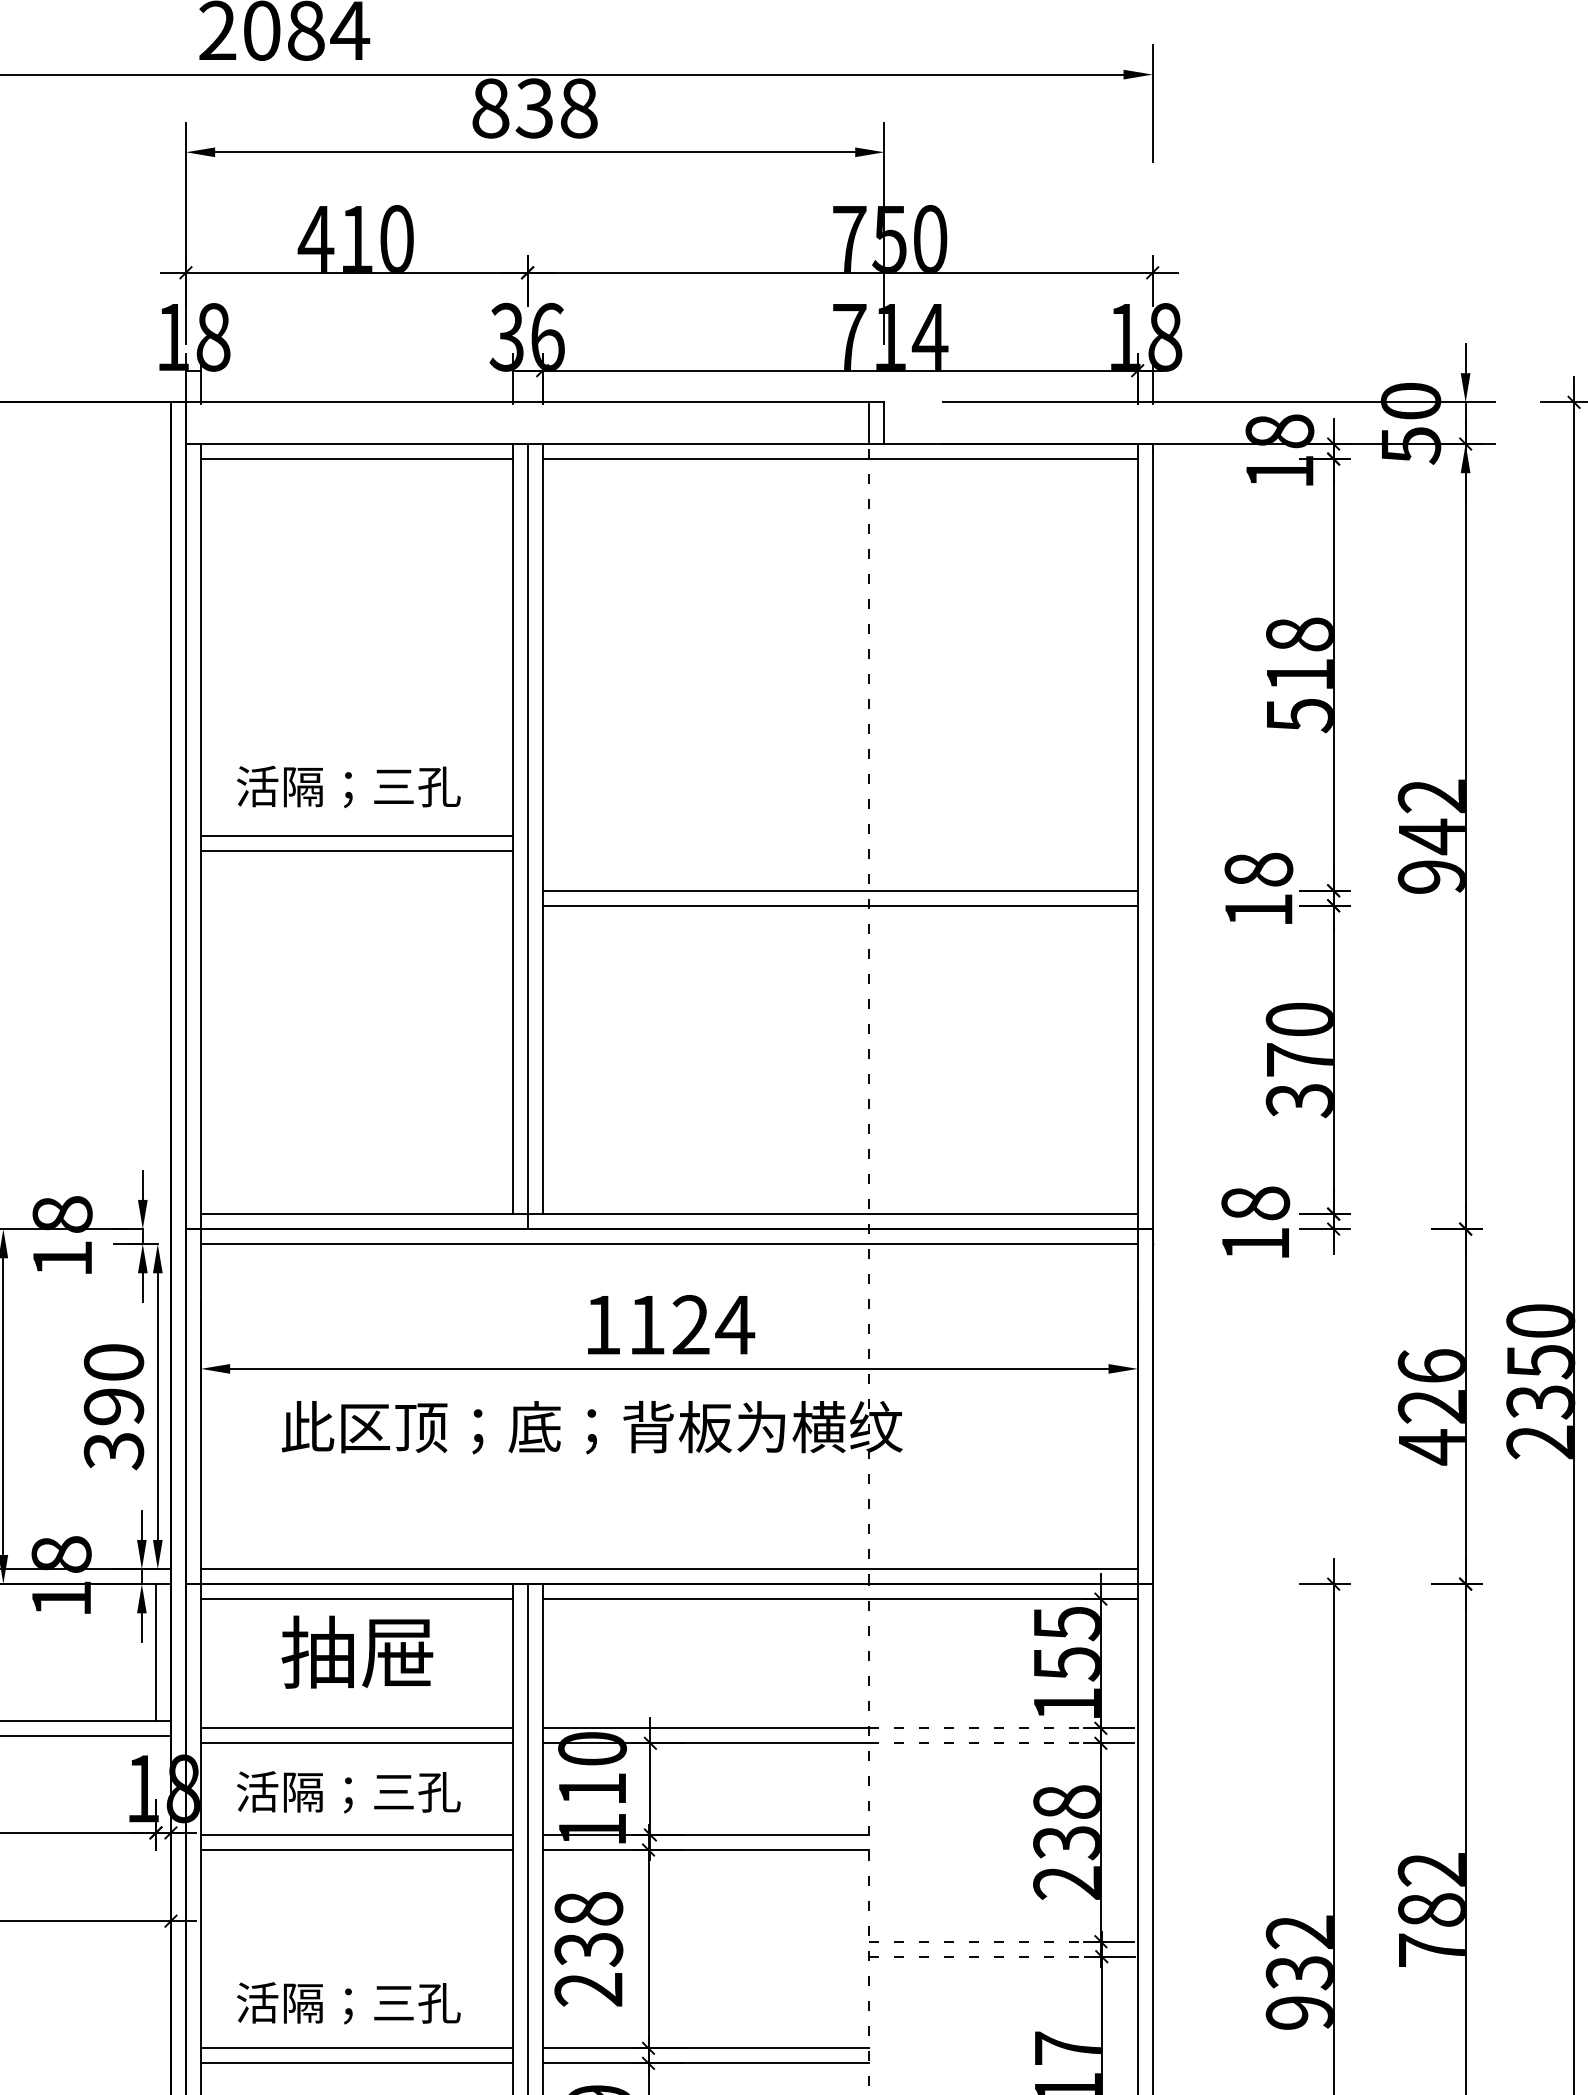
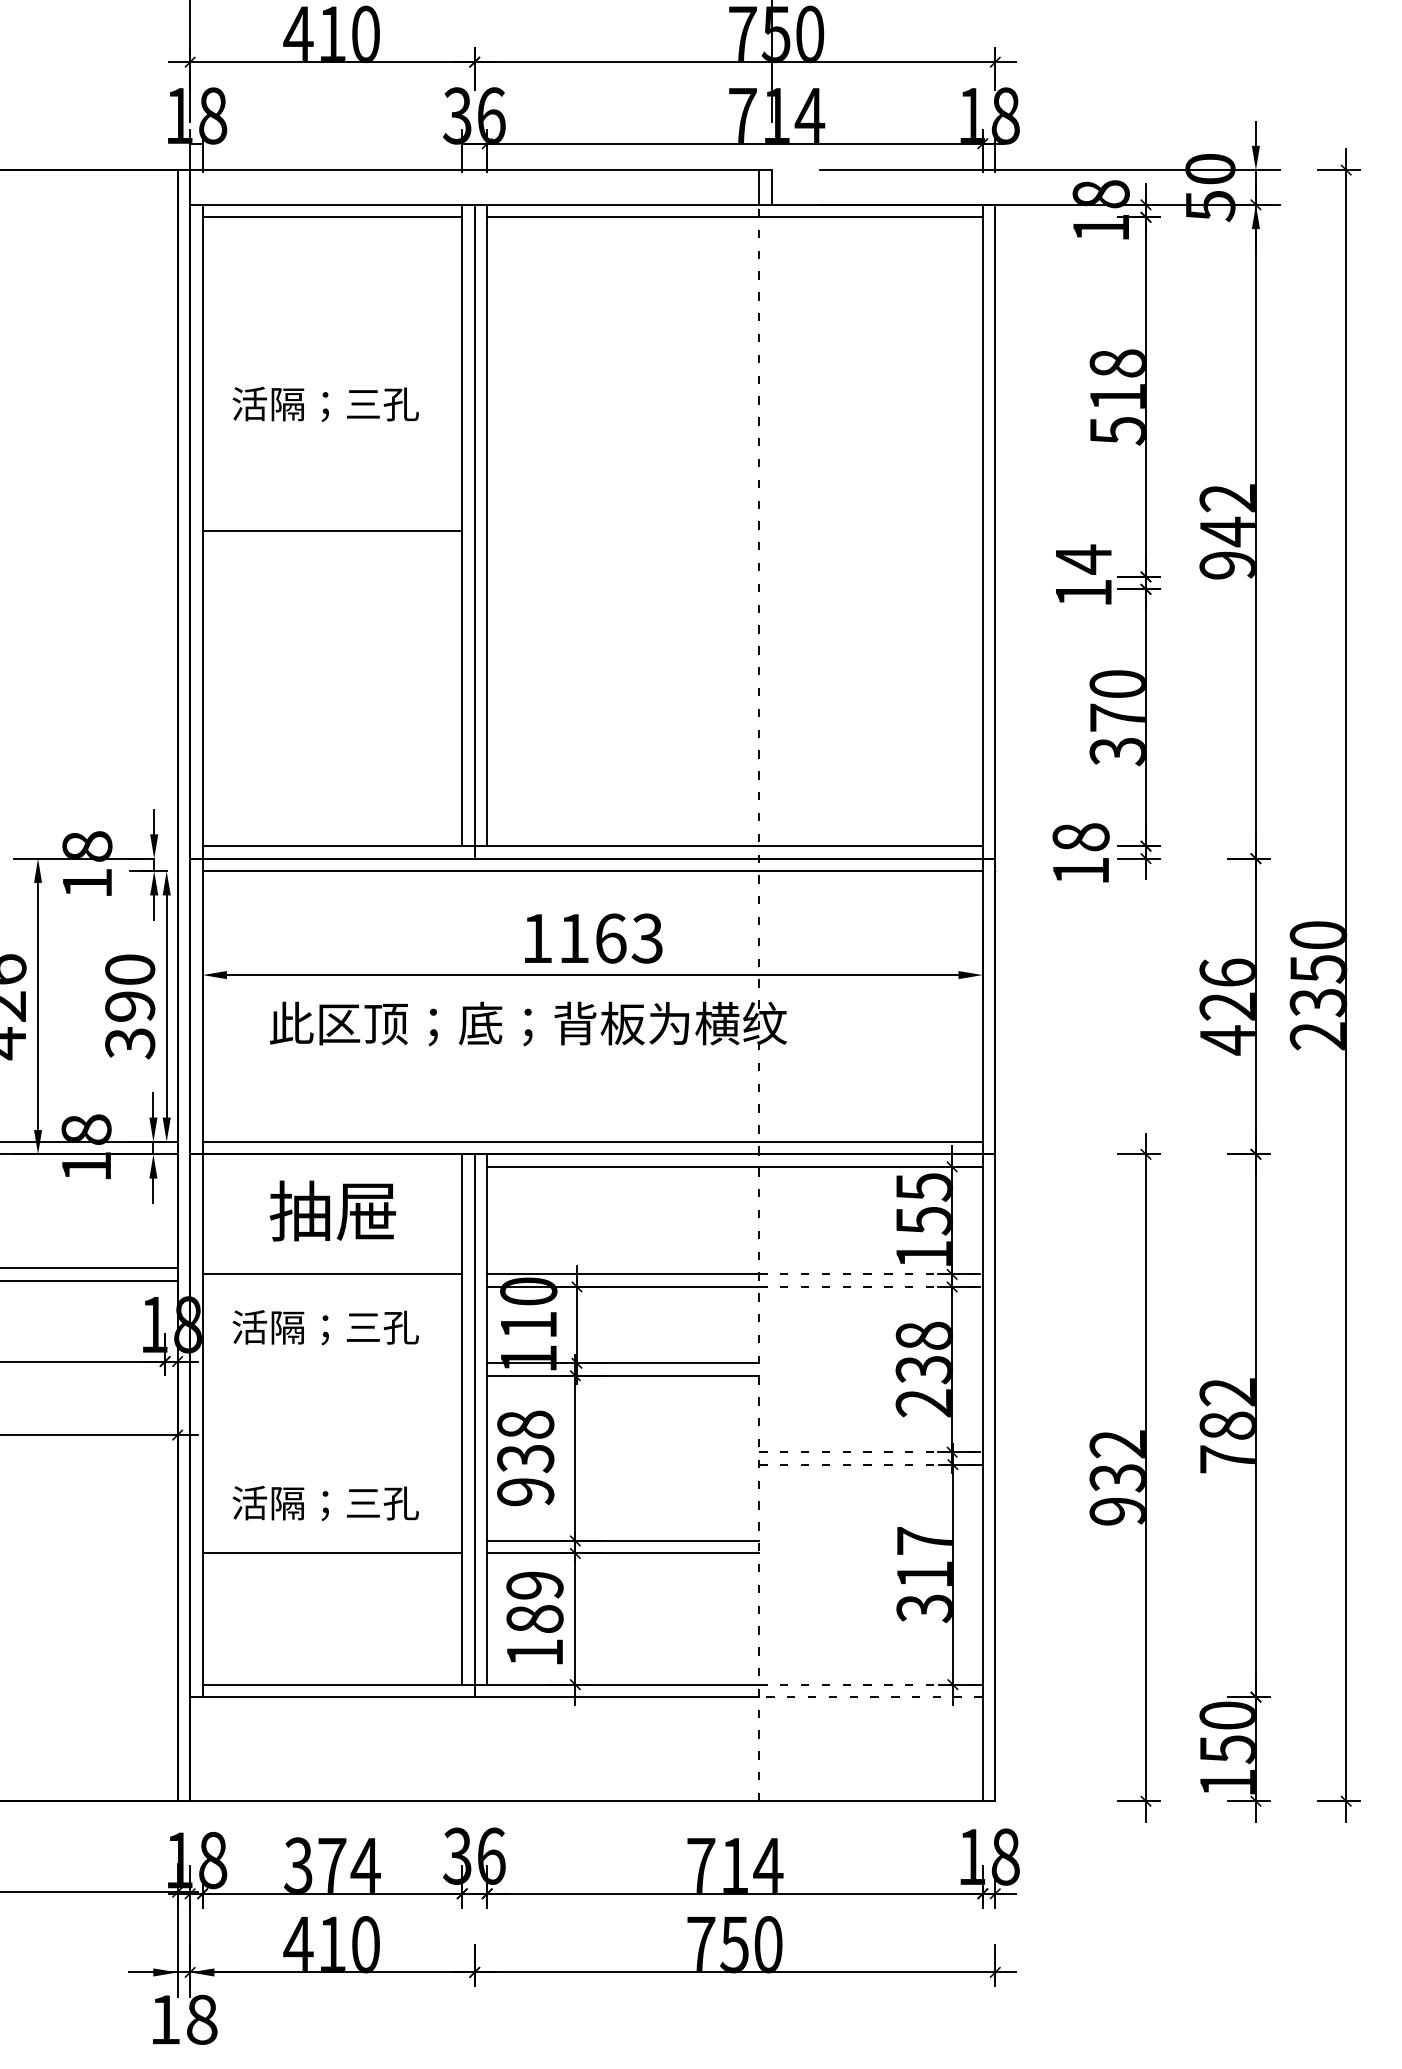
text: (348, 785) -> (325, 403), moved
line: (356, 850) -> (332, 543), removed
text: (1258, 869) -> (1083, 559), 18 -> 14
line: (839, 890) -> (734, 576), removed
line: (839, 905) -> (734, 589), removed
text: (713, 1324) -> (629, 938), 1124 -> 1163
line: (356, 1598) -> (332, 1166), removed
line: (156, 1652) -> (165, 1211), removed
line: (356, 1742) -> (332, 1286), removed
line: (356, 1835) -> (332, 1363), removed
line: (356, 1849) -> (332, 1375), removed
text: (588, 1990) -> (525, 1492), 238 -> 938
line: (356, 2047) -> (332, 1540), removed

